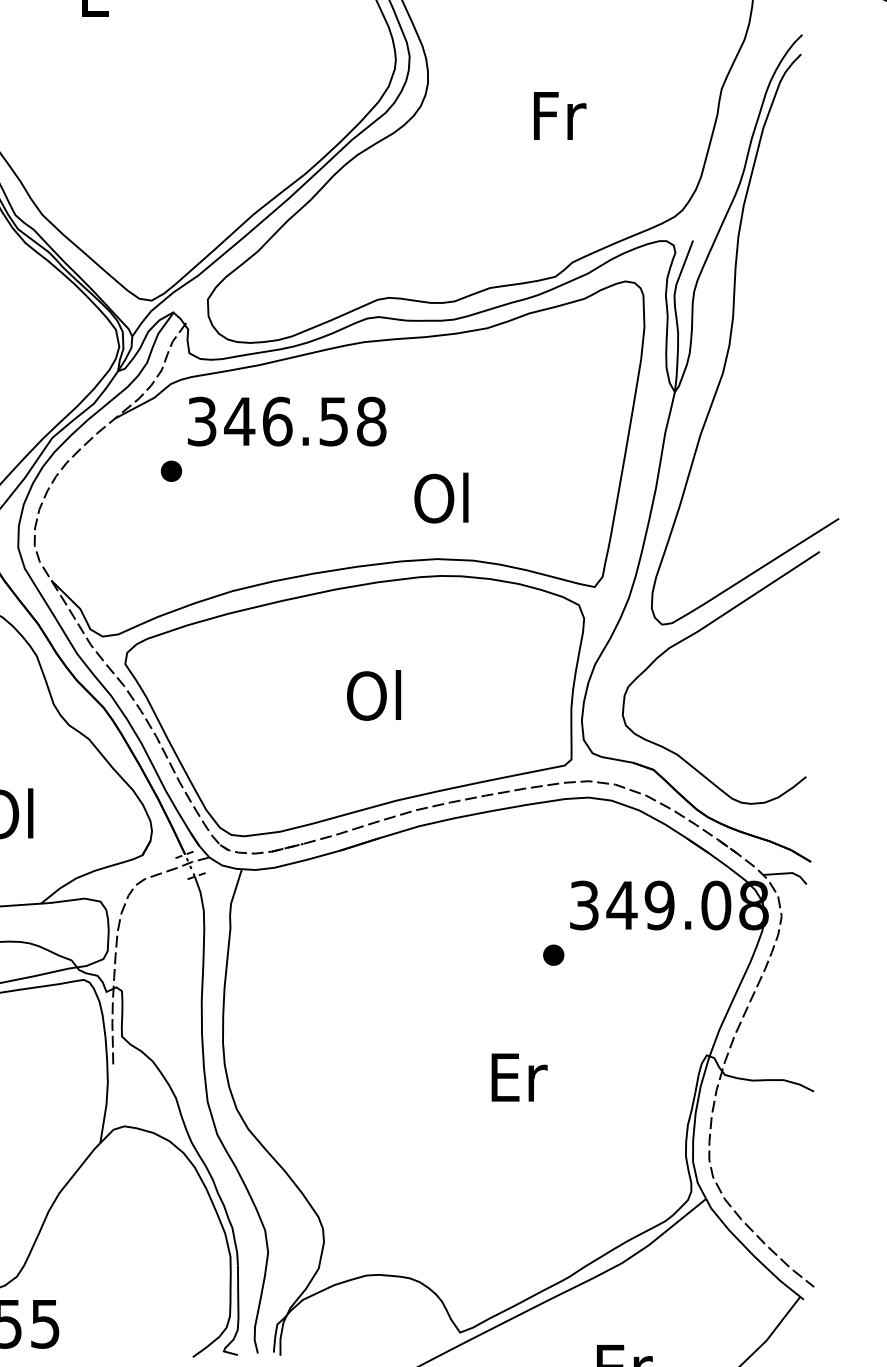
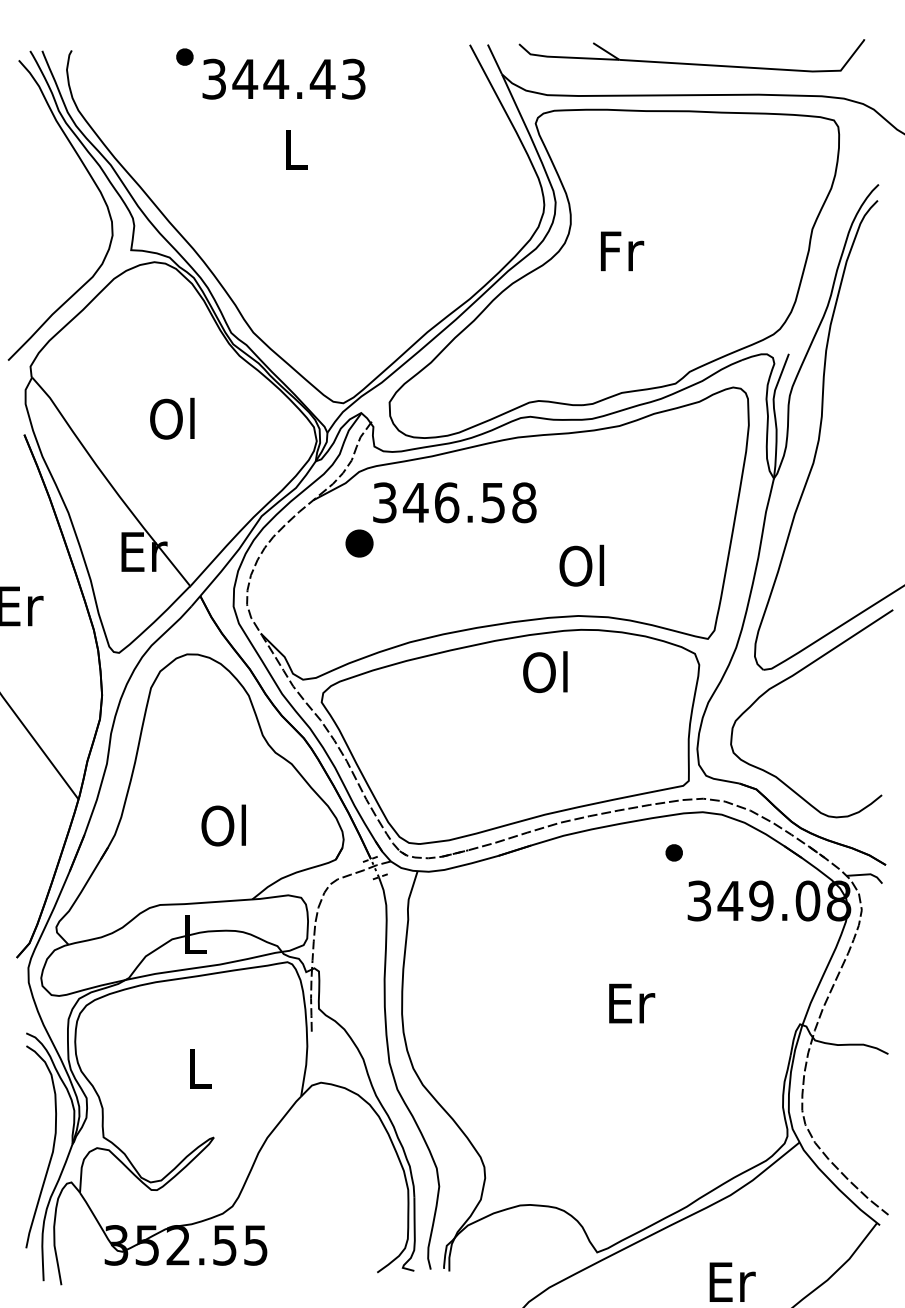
text: (560, 116) -> (622, 251), moved
part: (171, 471) -> (359, 543), size x1.6
text: (374, 695) -> (545, 672), moved
part: (552, 954) -> (673, 852), moved
text: (520, 1077) -> (632, 1003), moved

